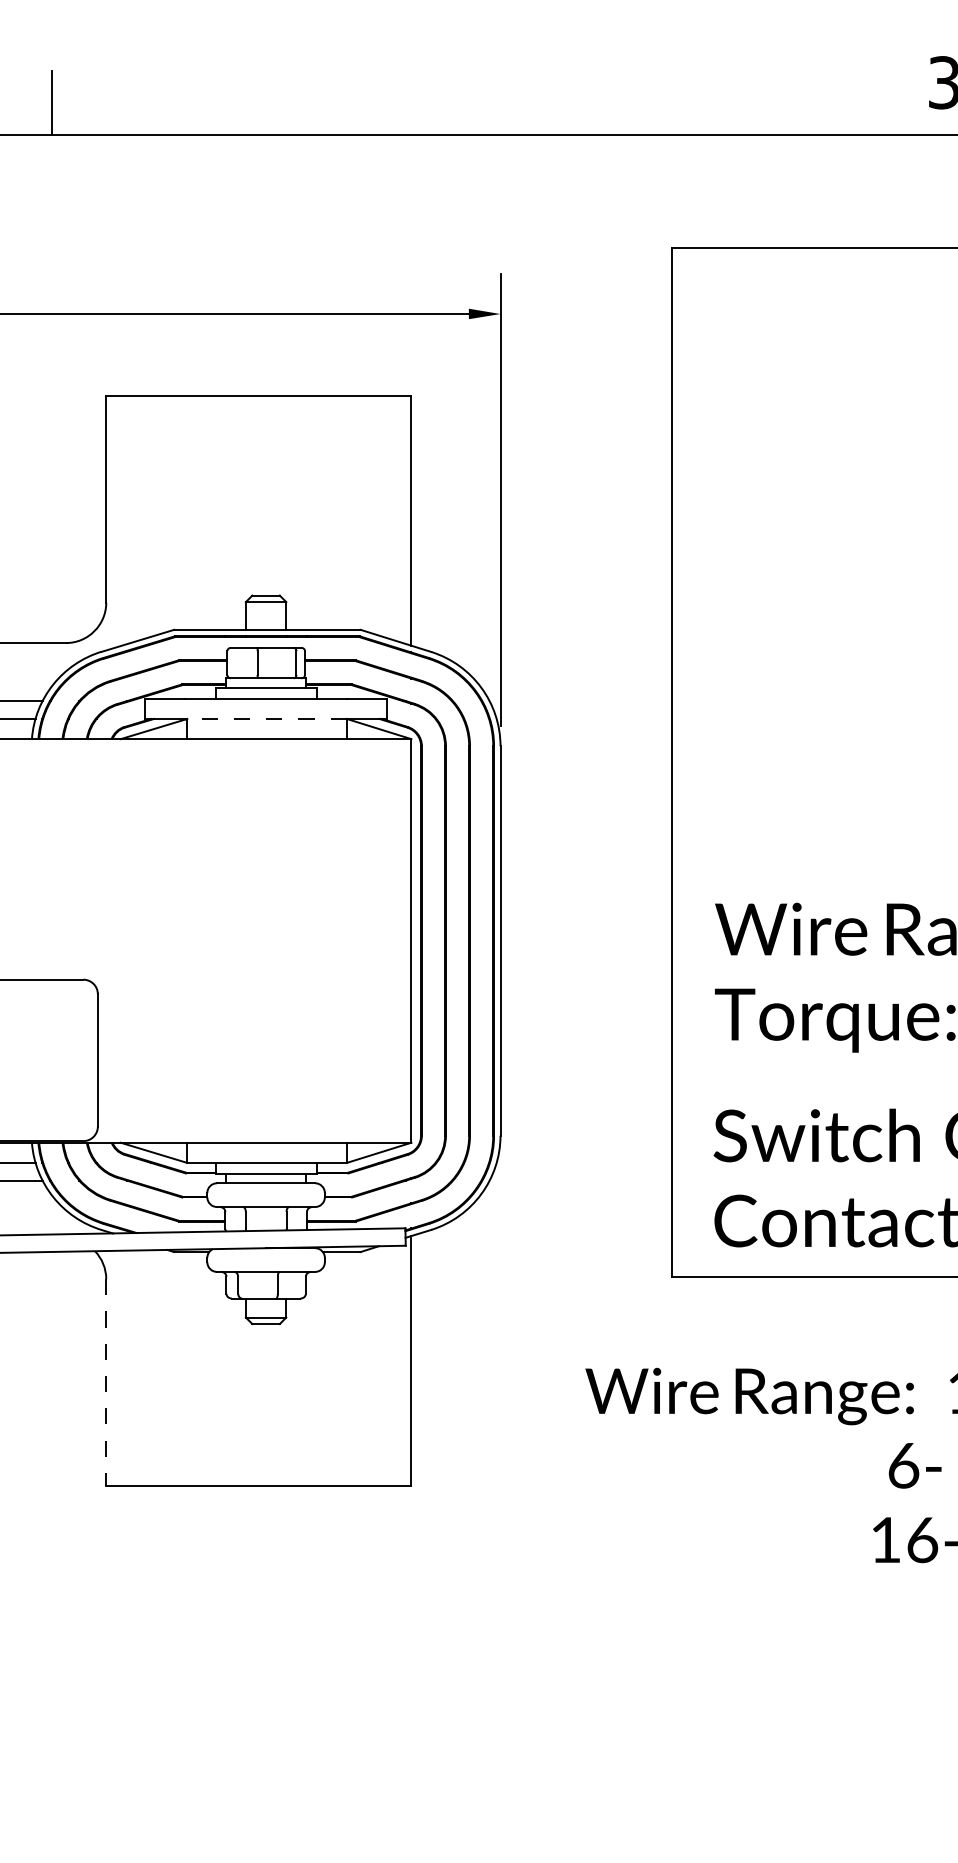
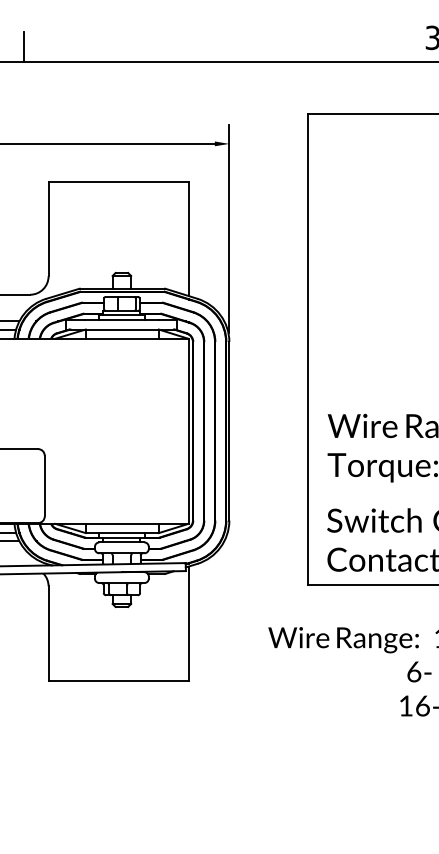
line: (265, 718) -> (121, 329), dashed -> solid
line: (106, 1384) -> (48, 634), dashed -> solid

